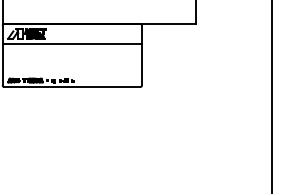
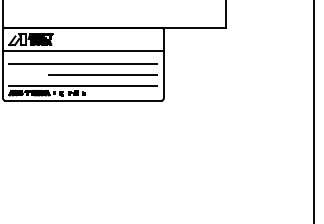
line: (72, 55) -> (83, 64), added
line: (89, 64) -> (103, 74), added
line: (72, 74) -> (83, 85), added

